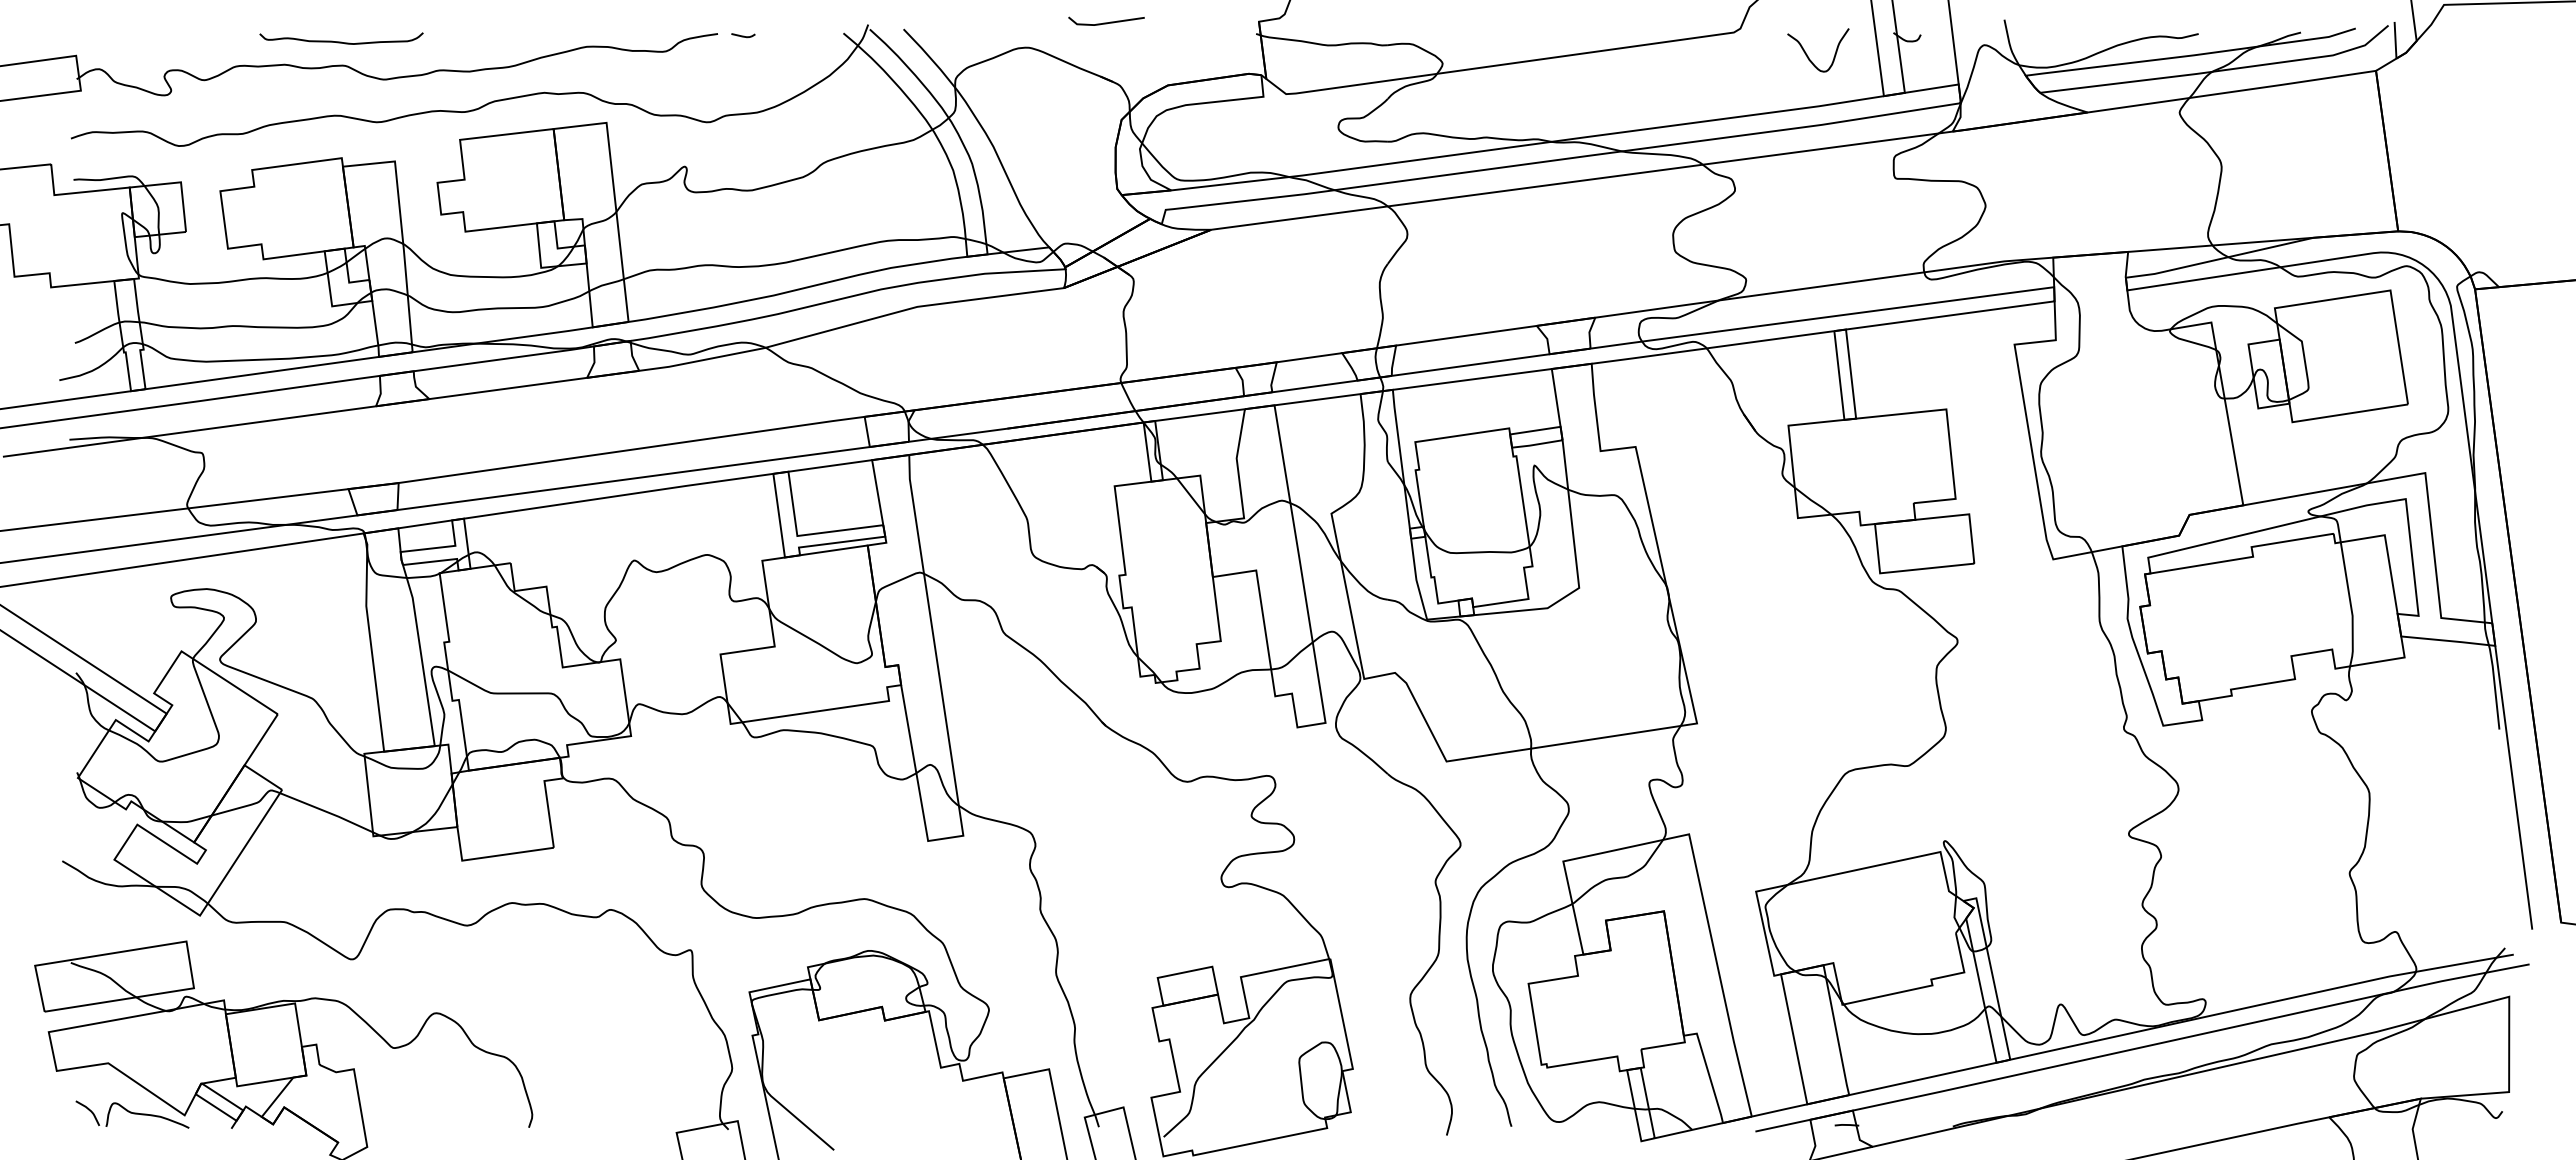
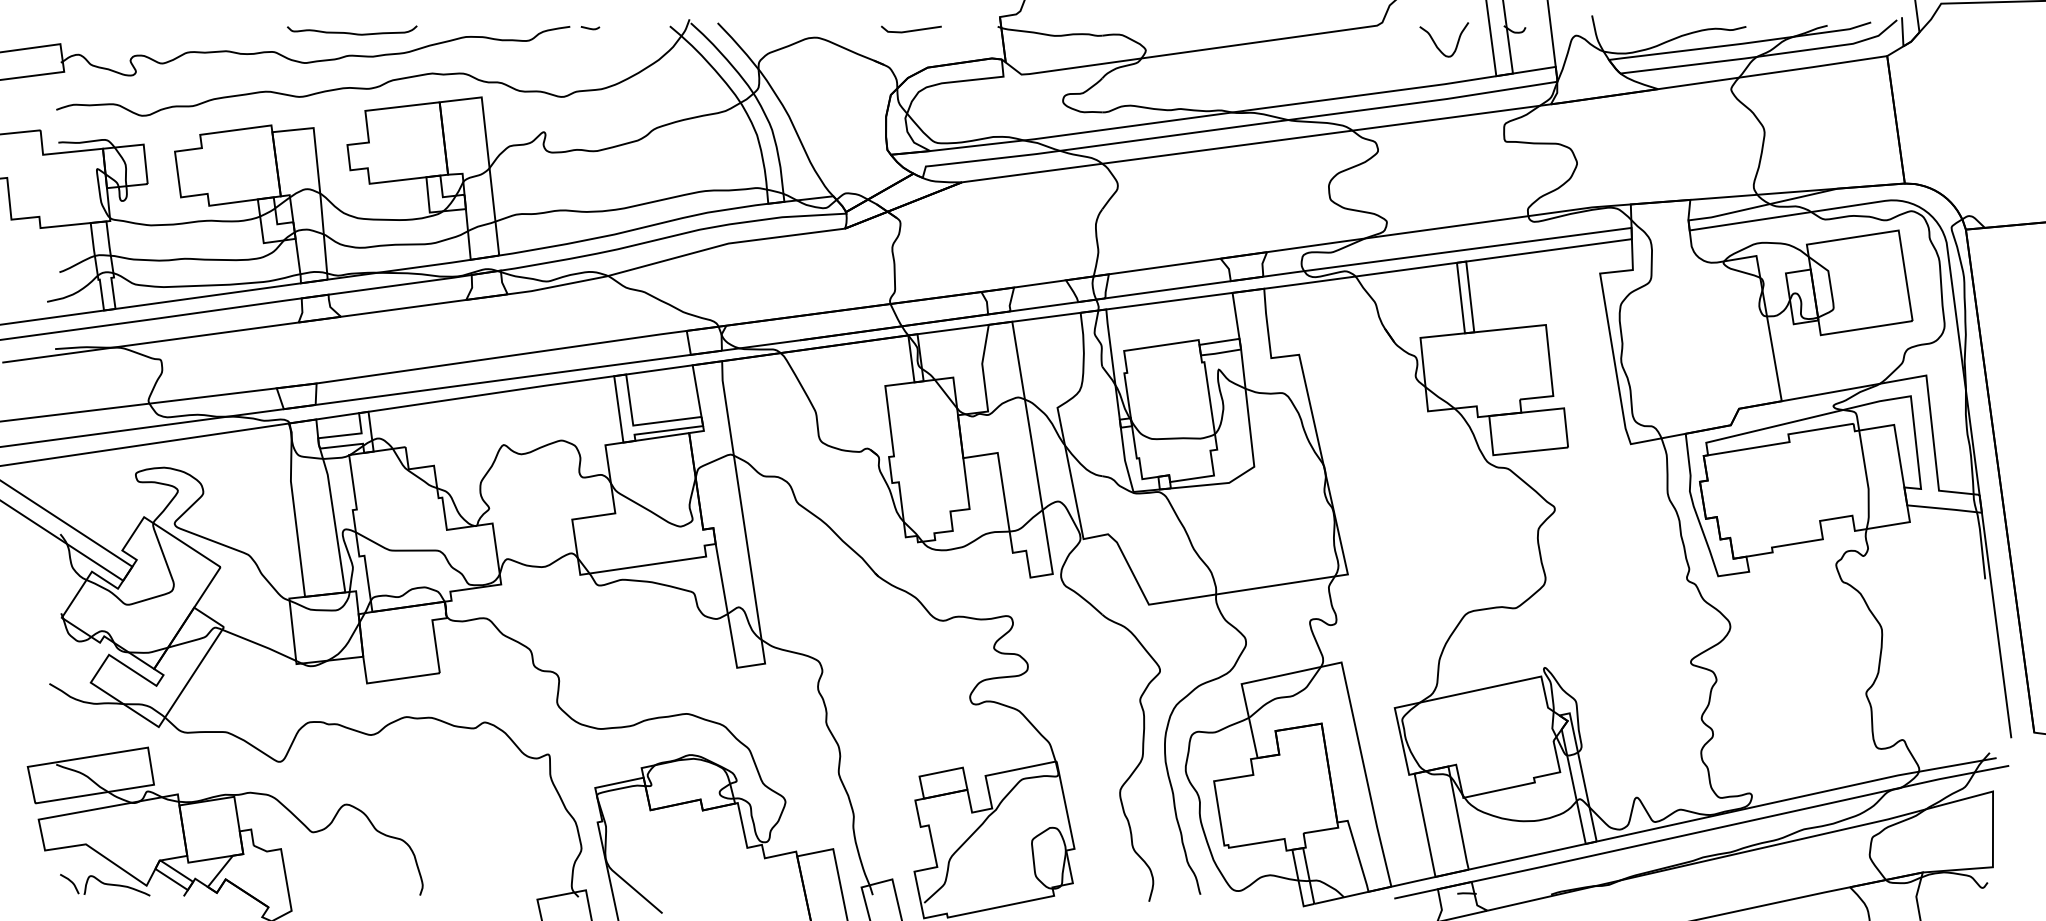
line: (1106, 22) -> (911, 30), moved
curve: (341, 41) -> (352, 32), moved

